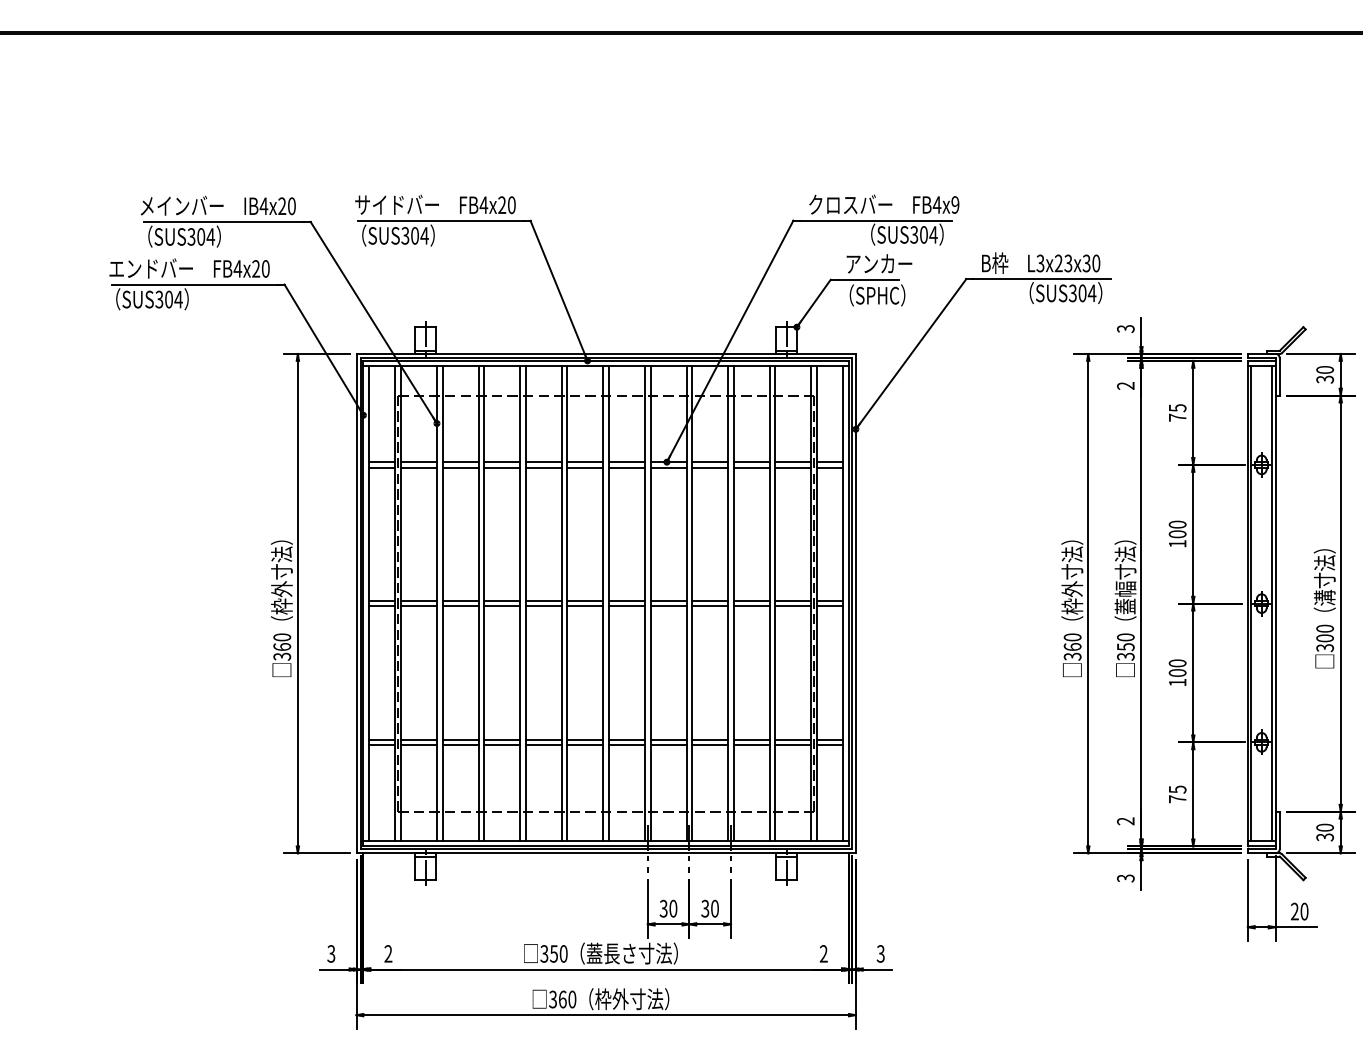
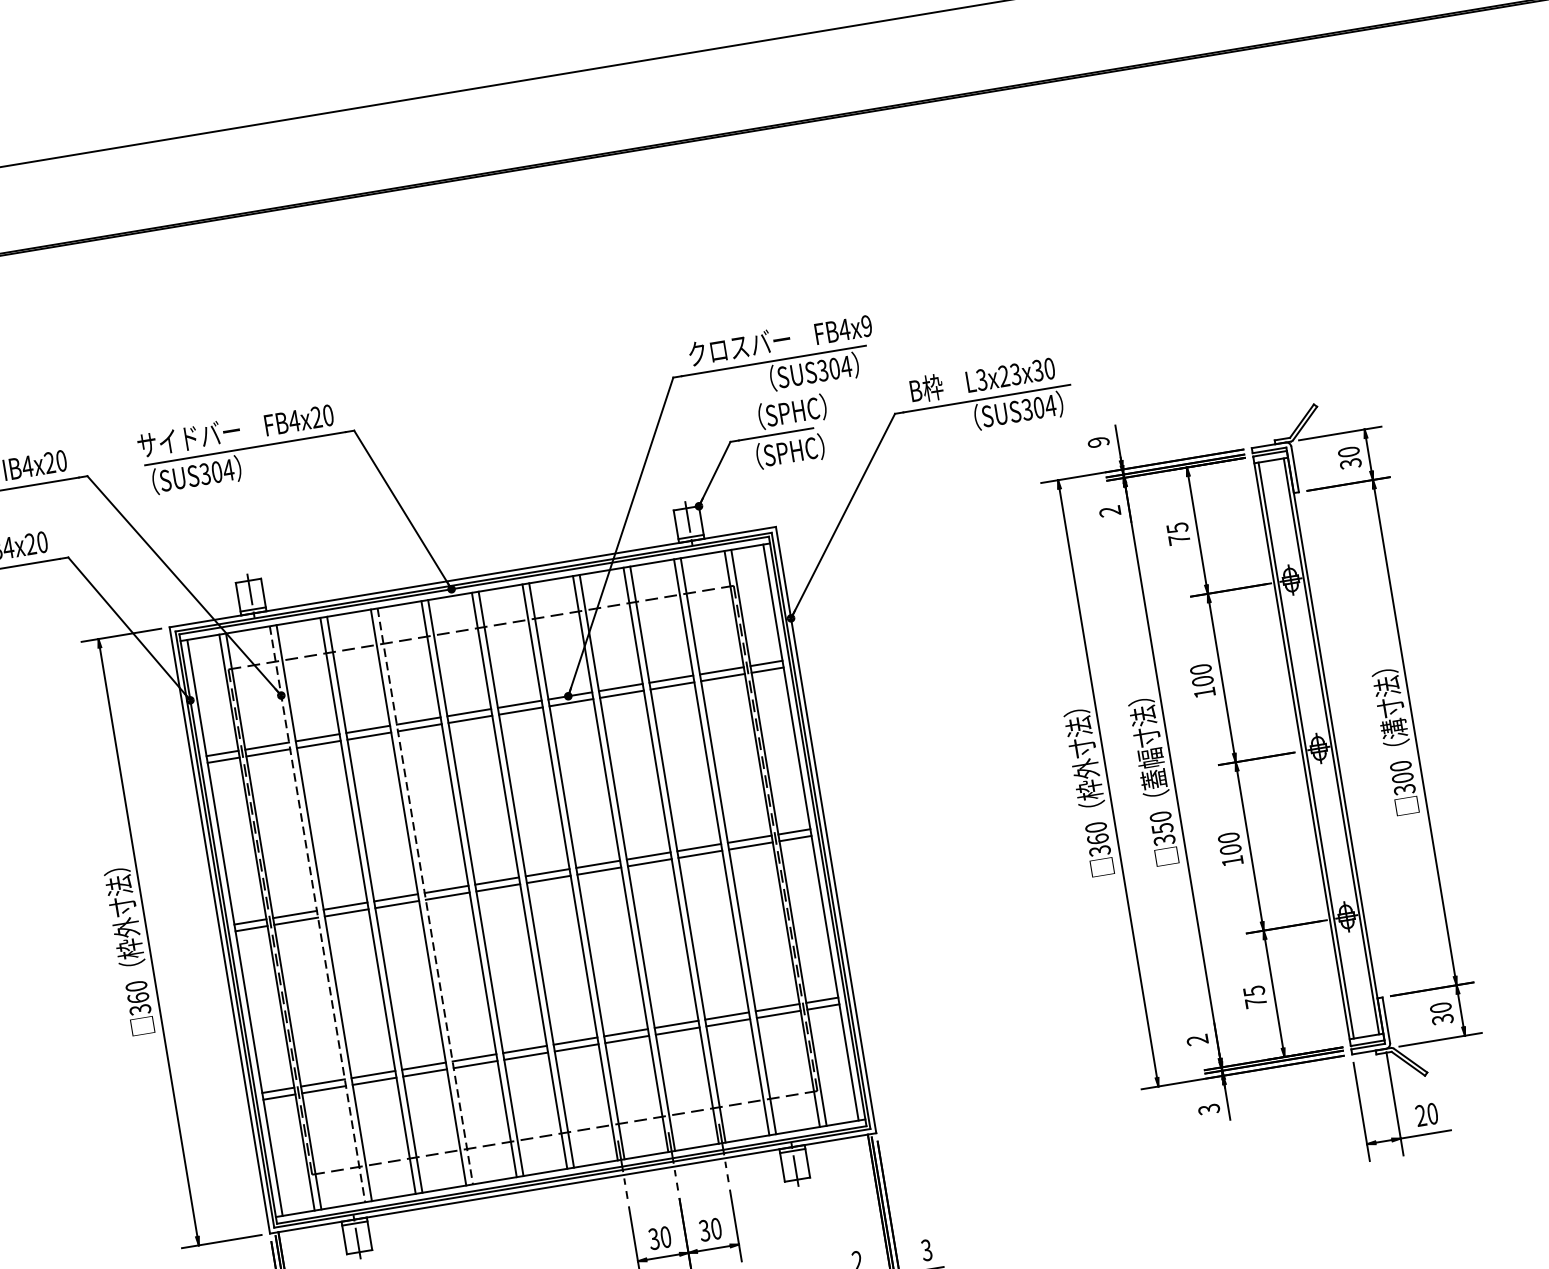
text: (879, 263) -> (786, 412), アンカー -> （SPHC）
text: (1125, 328) -> (1098, 441), 3 -> 9
line: (436, 604) -> (317, 915), solid -> dashed
line: (525, 604) -> (425, 897), solid -> dashed

